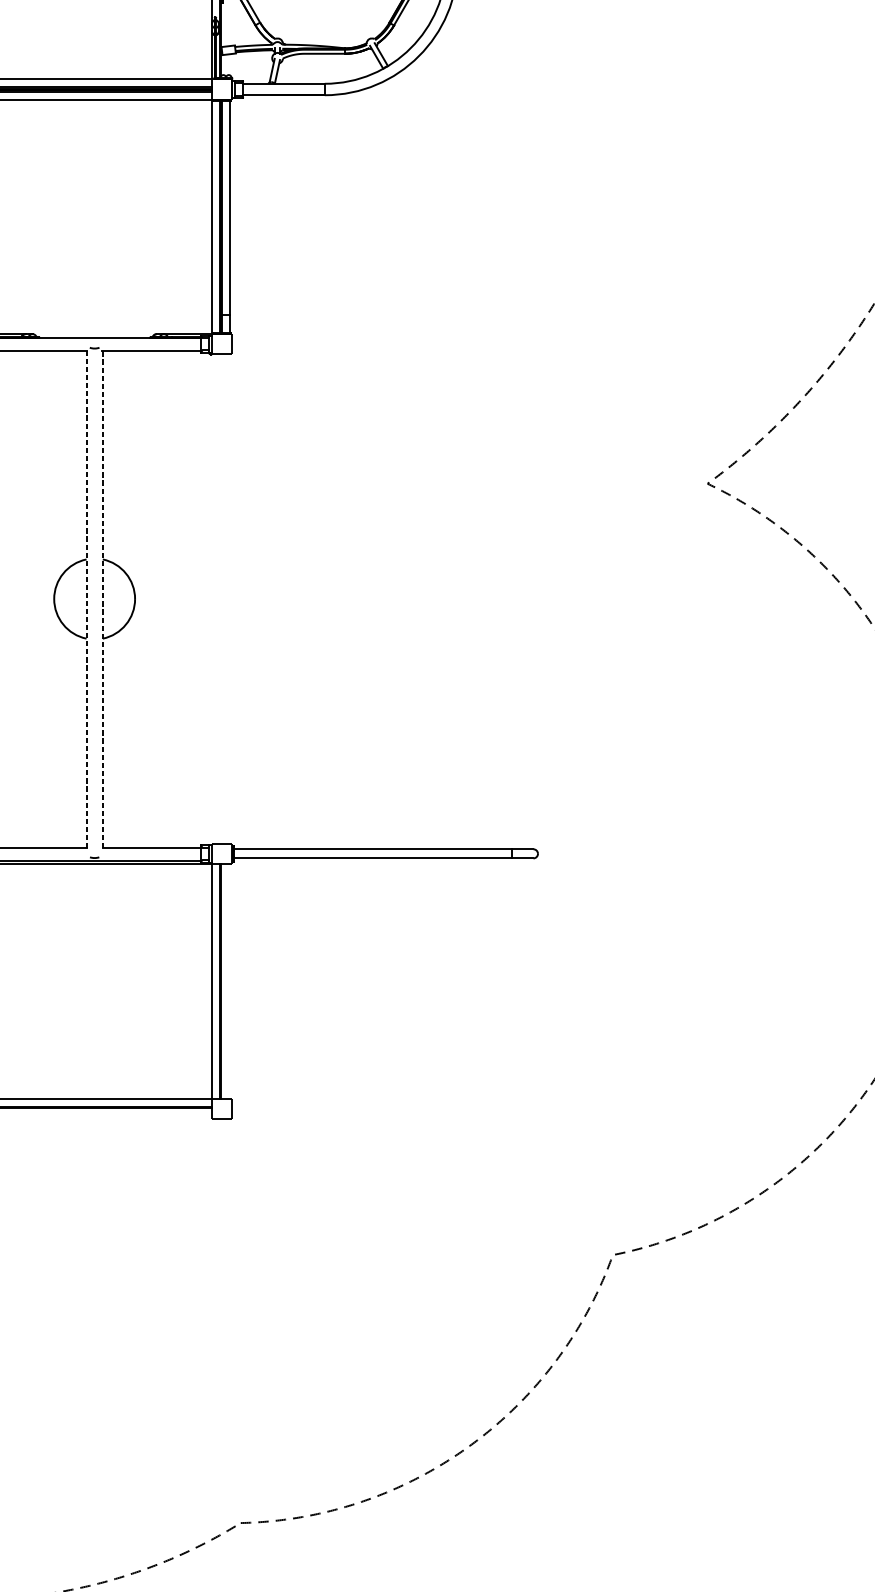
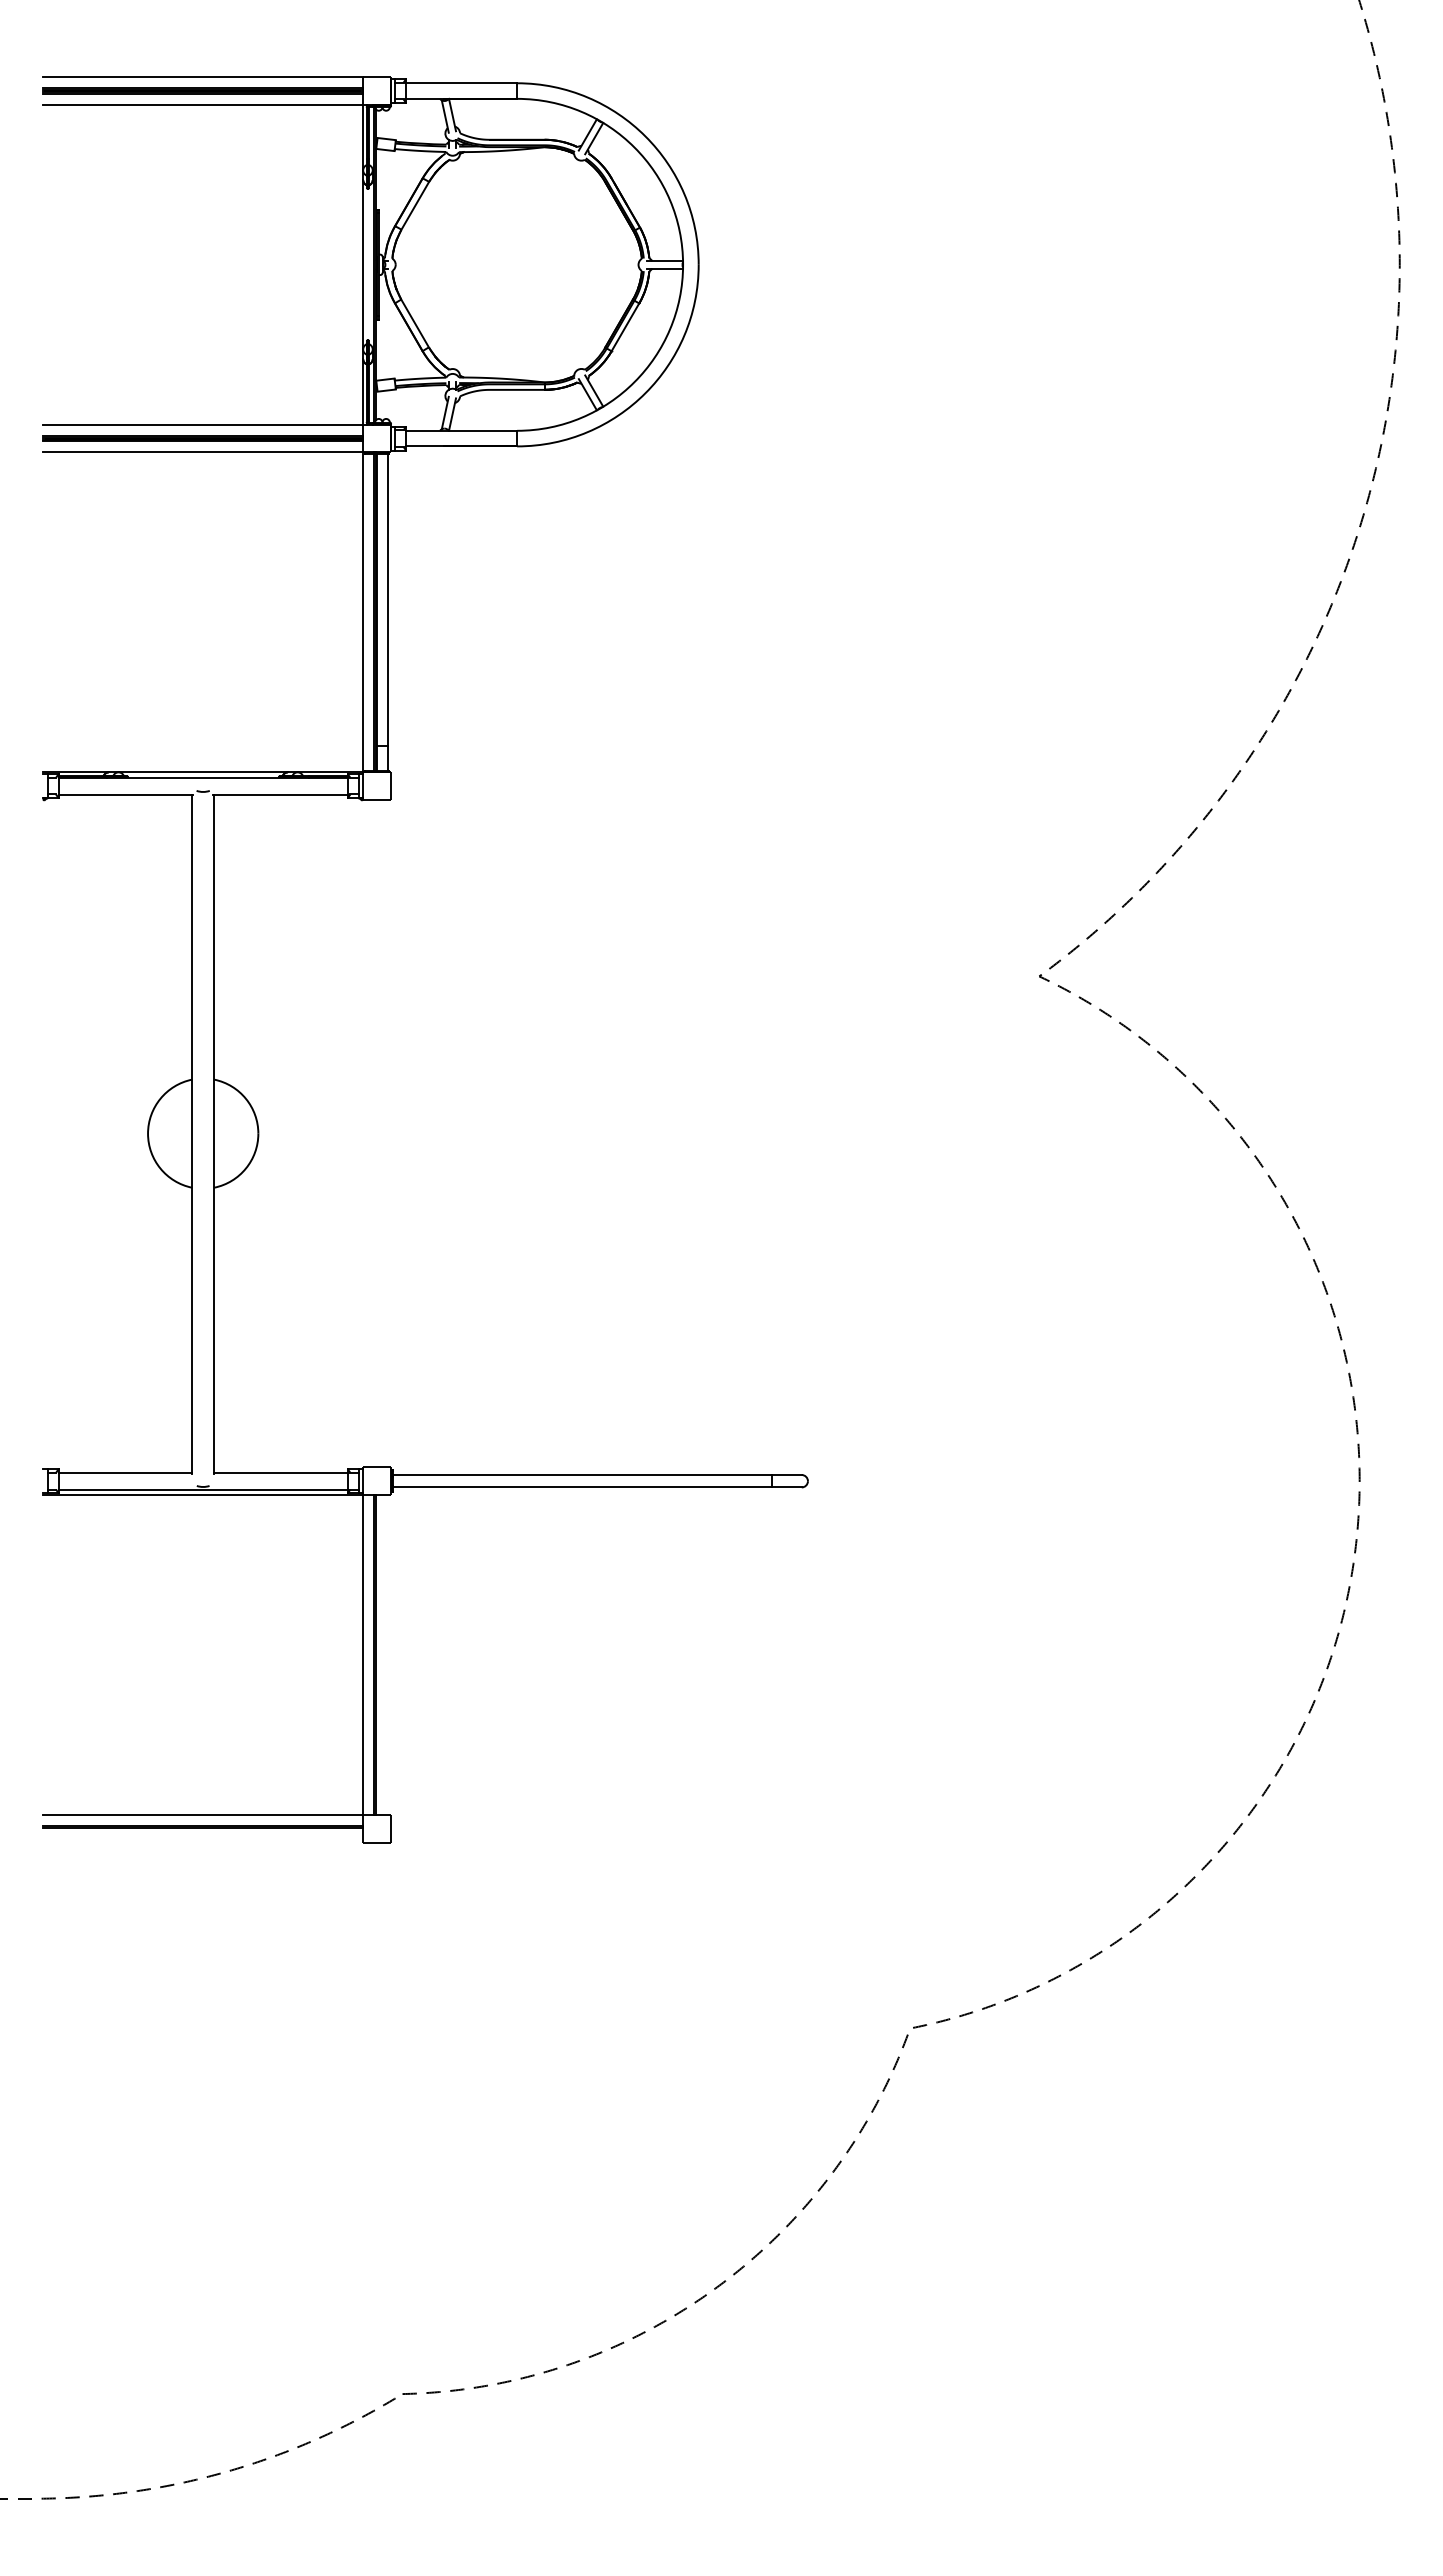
line: (94, 334) -> (202, 772), added
line: (102, 599) -> (214, 1134), dashed -> solid
line: (86, 600) -> (192, 1135), dashed -> solid

